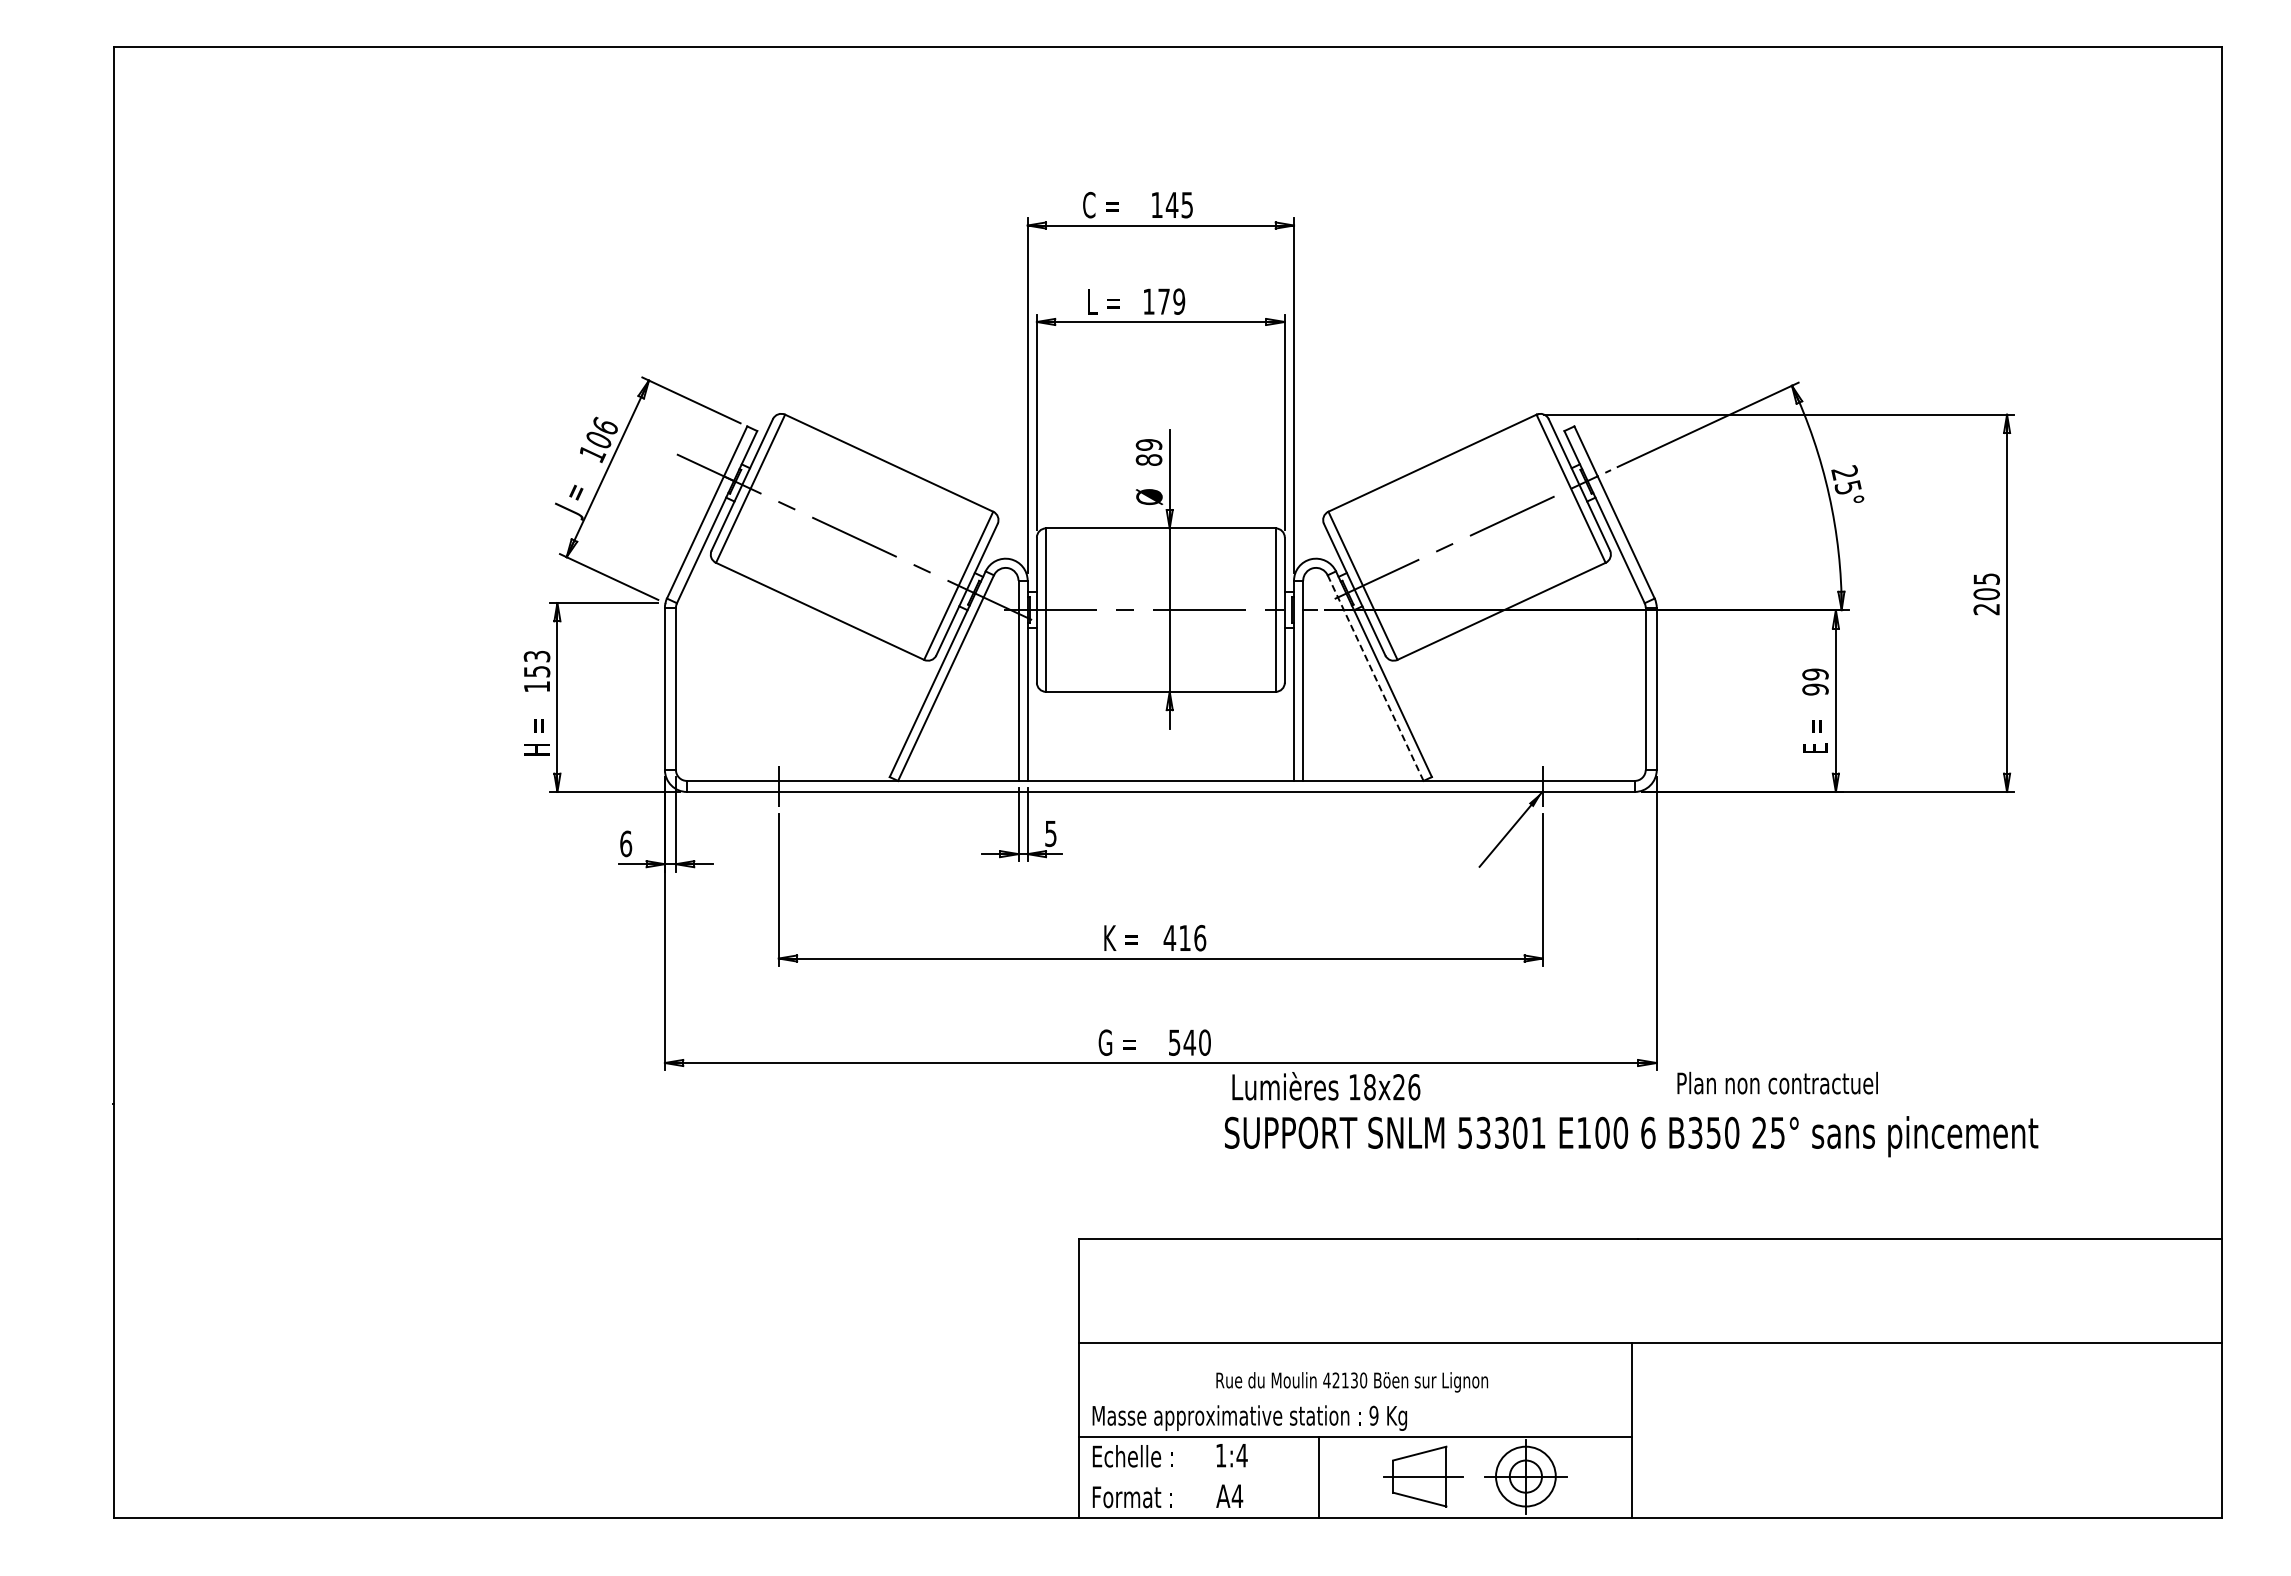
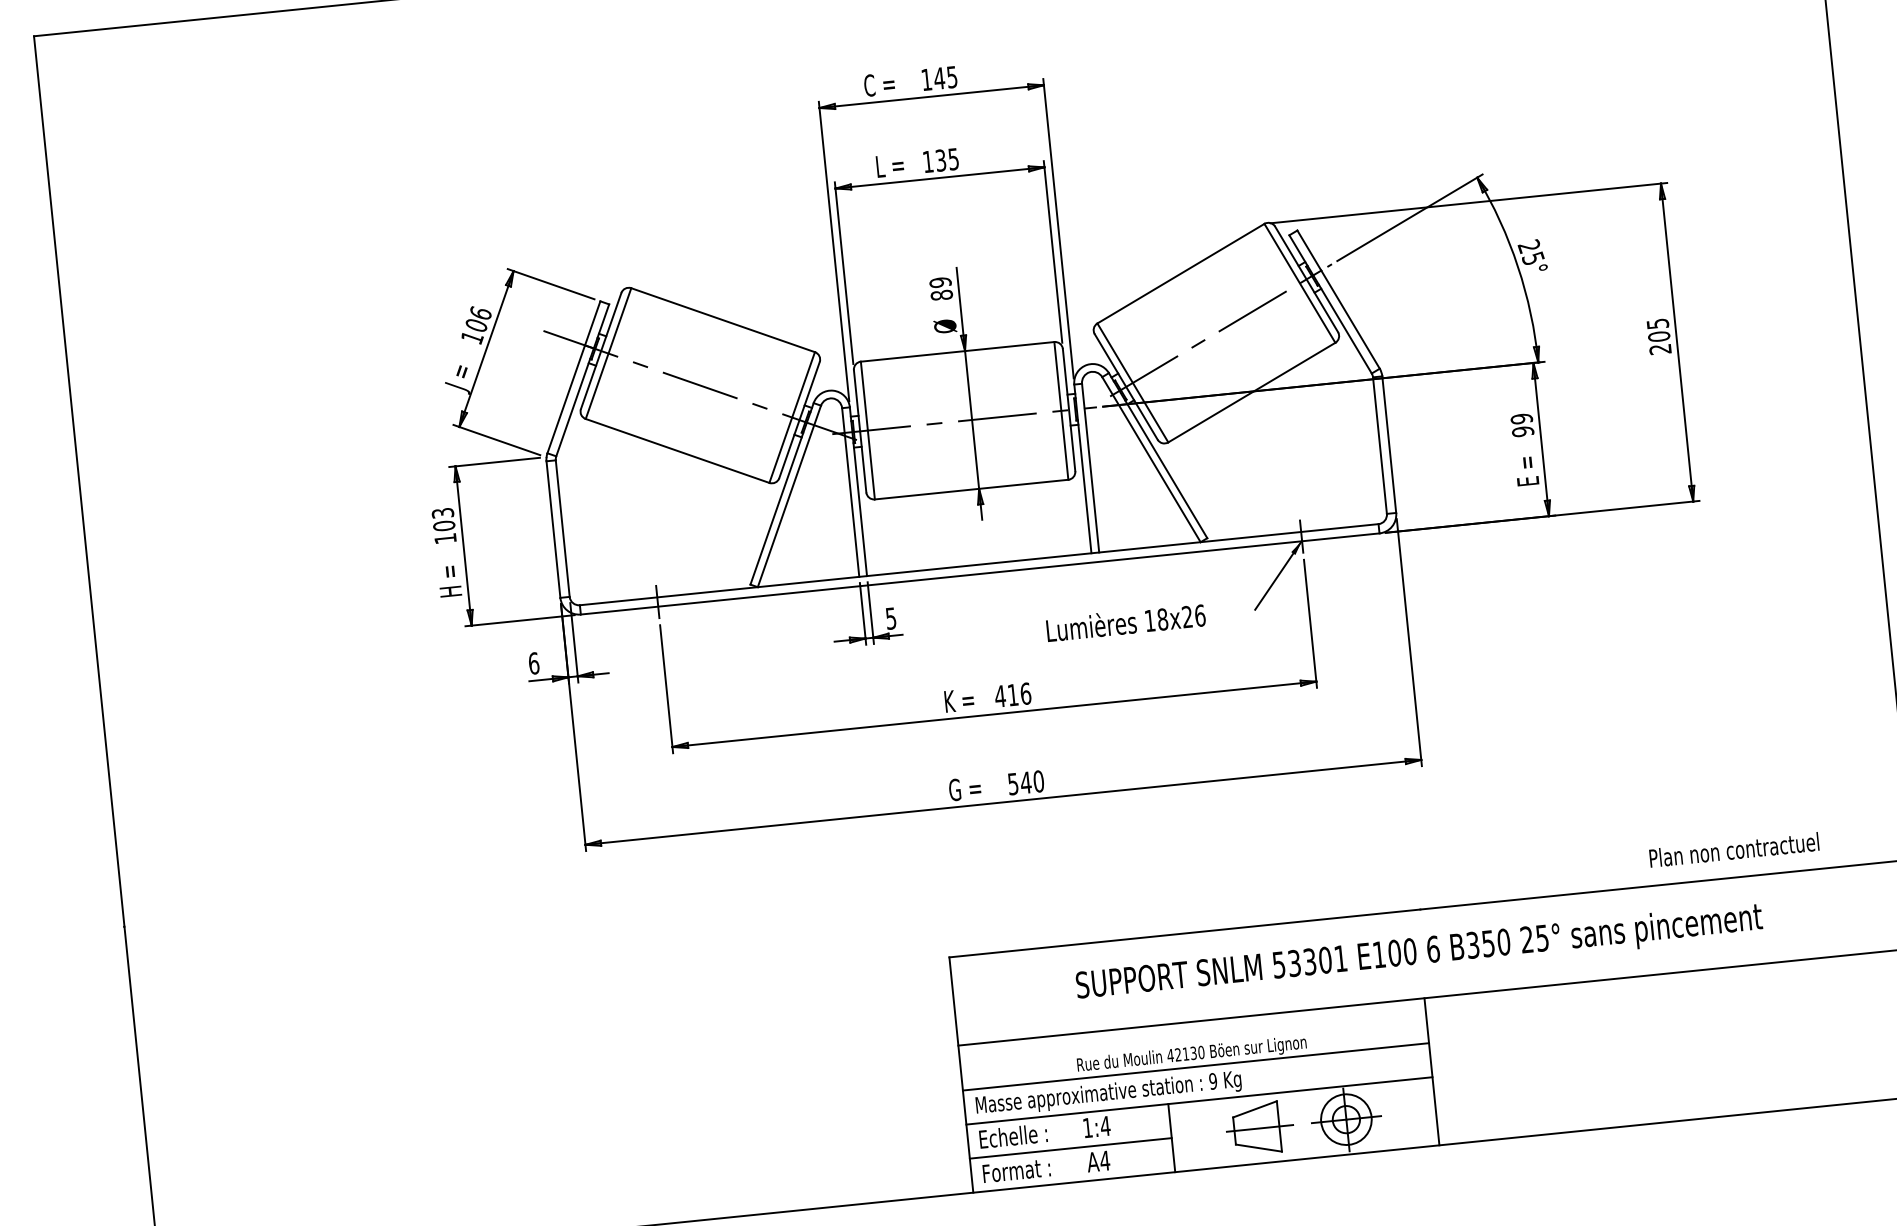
text: (1171, 301) -> (947, 159), 179 -> 135
text: (536, 671) -> (443, 525), 153 -> 103
line: (1375, 677) -> (1151, 459), dashed -> solid
text: (1777, 1082) -> (1734, 849), moved
text: (1326, 1086) -> (1126, 622), moved
text: (1631, 1136) -> (1419, 953), moved
line: (1355, 1396) -> (1195, 1066), added
line: (1198, 1477) -> (1070, 1148), added

